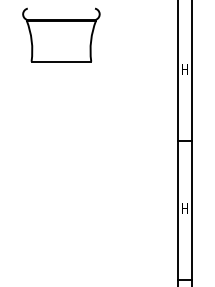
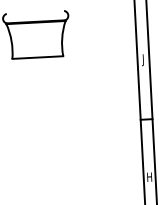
text: (184, 71) -> (143, 60), H -> J

